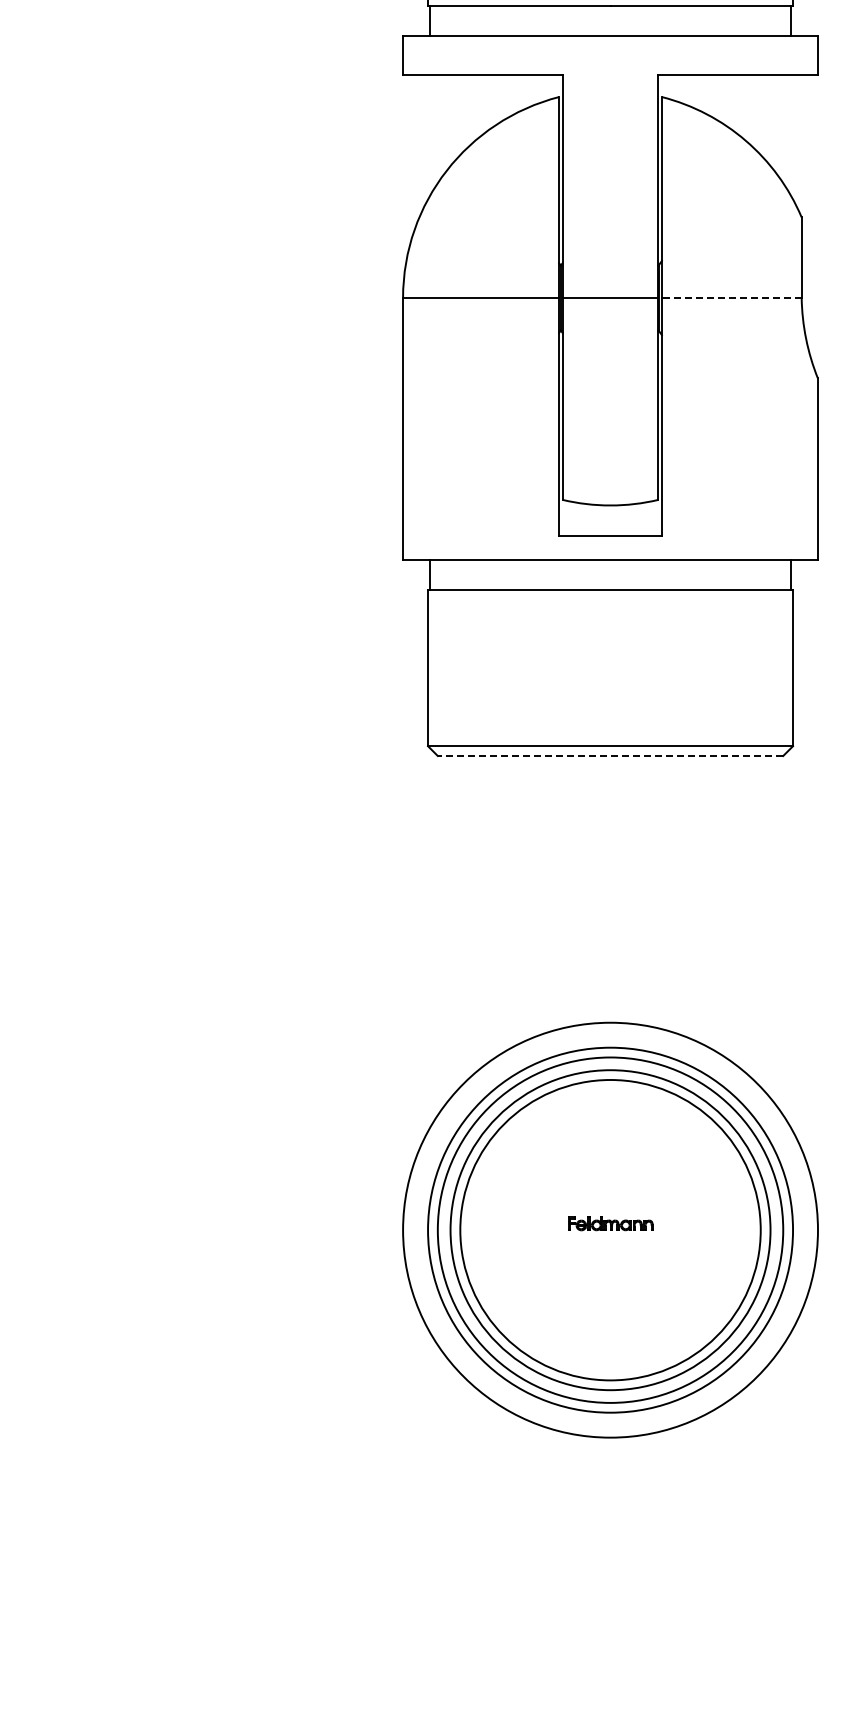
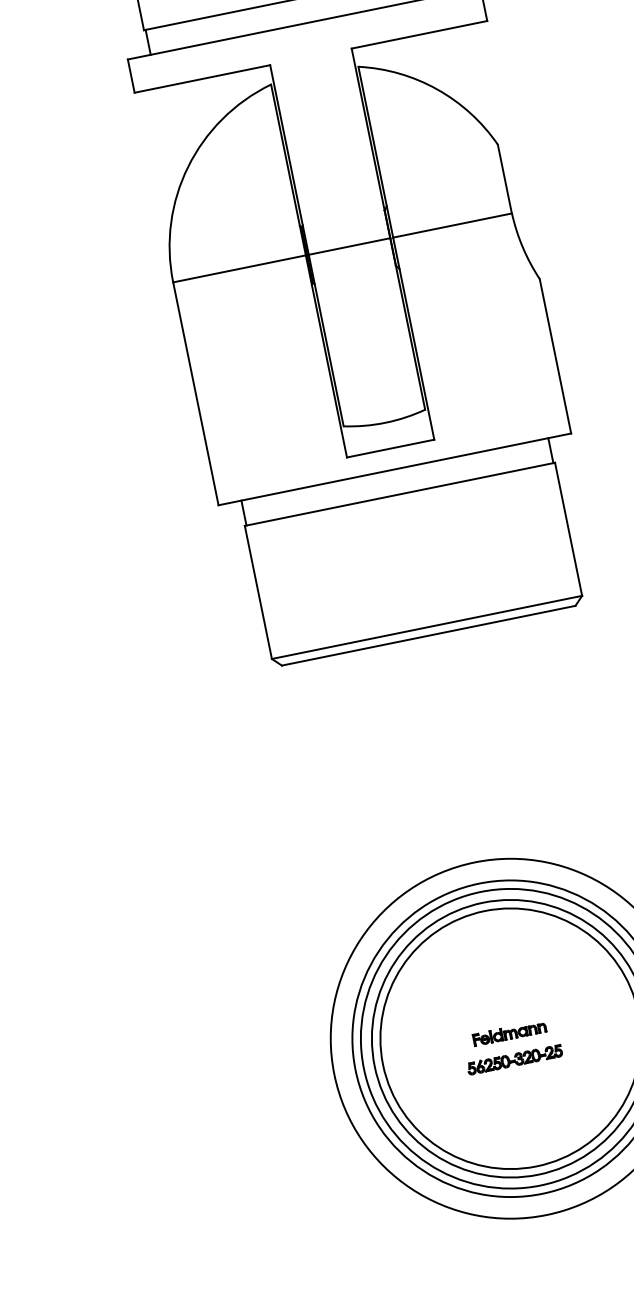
line: (731, 298) -> (452, 225), dashed -> solid
line: (610, 756) -> (428, 636), dashed -> solid
part: (610, 1254) -> (514, 1059), added

